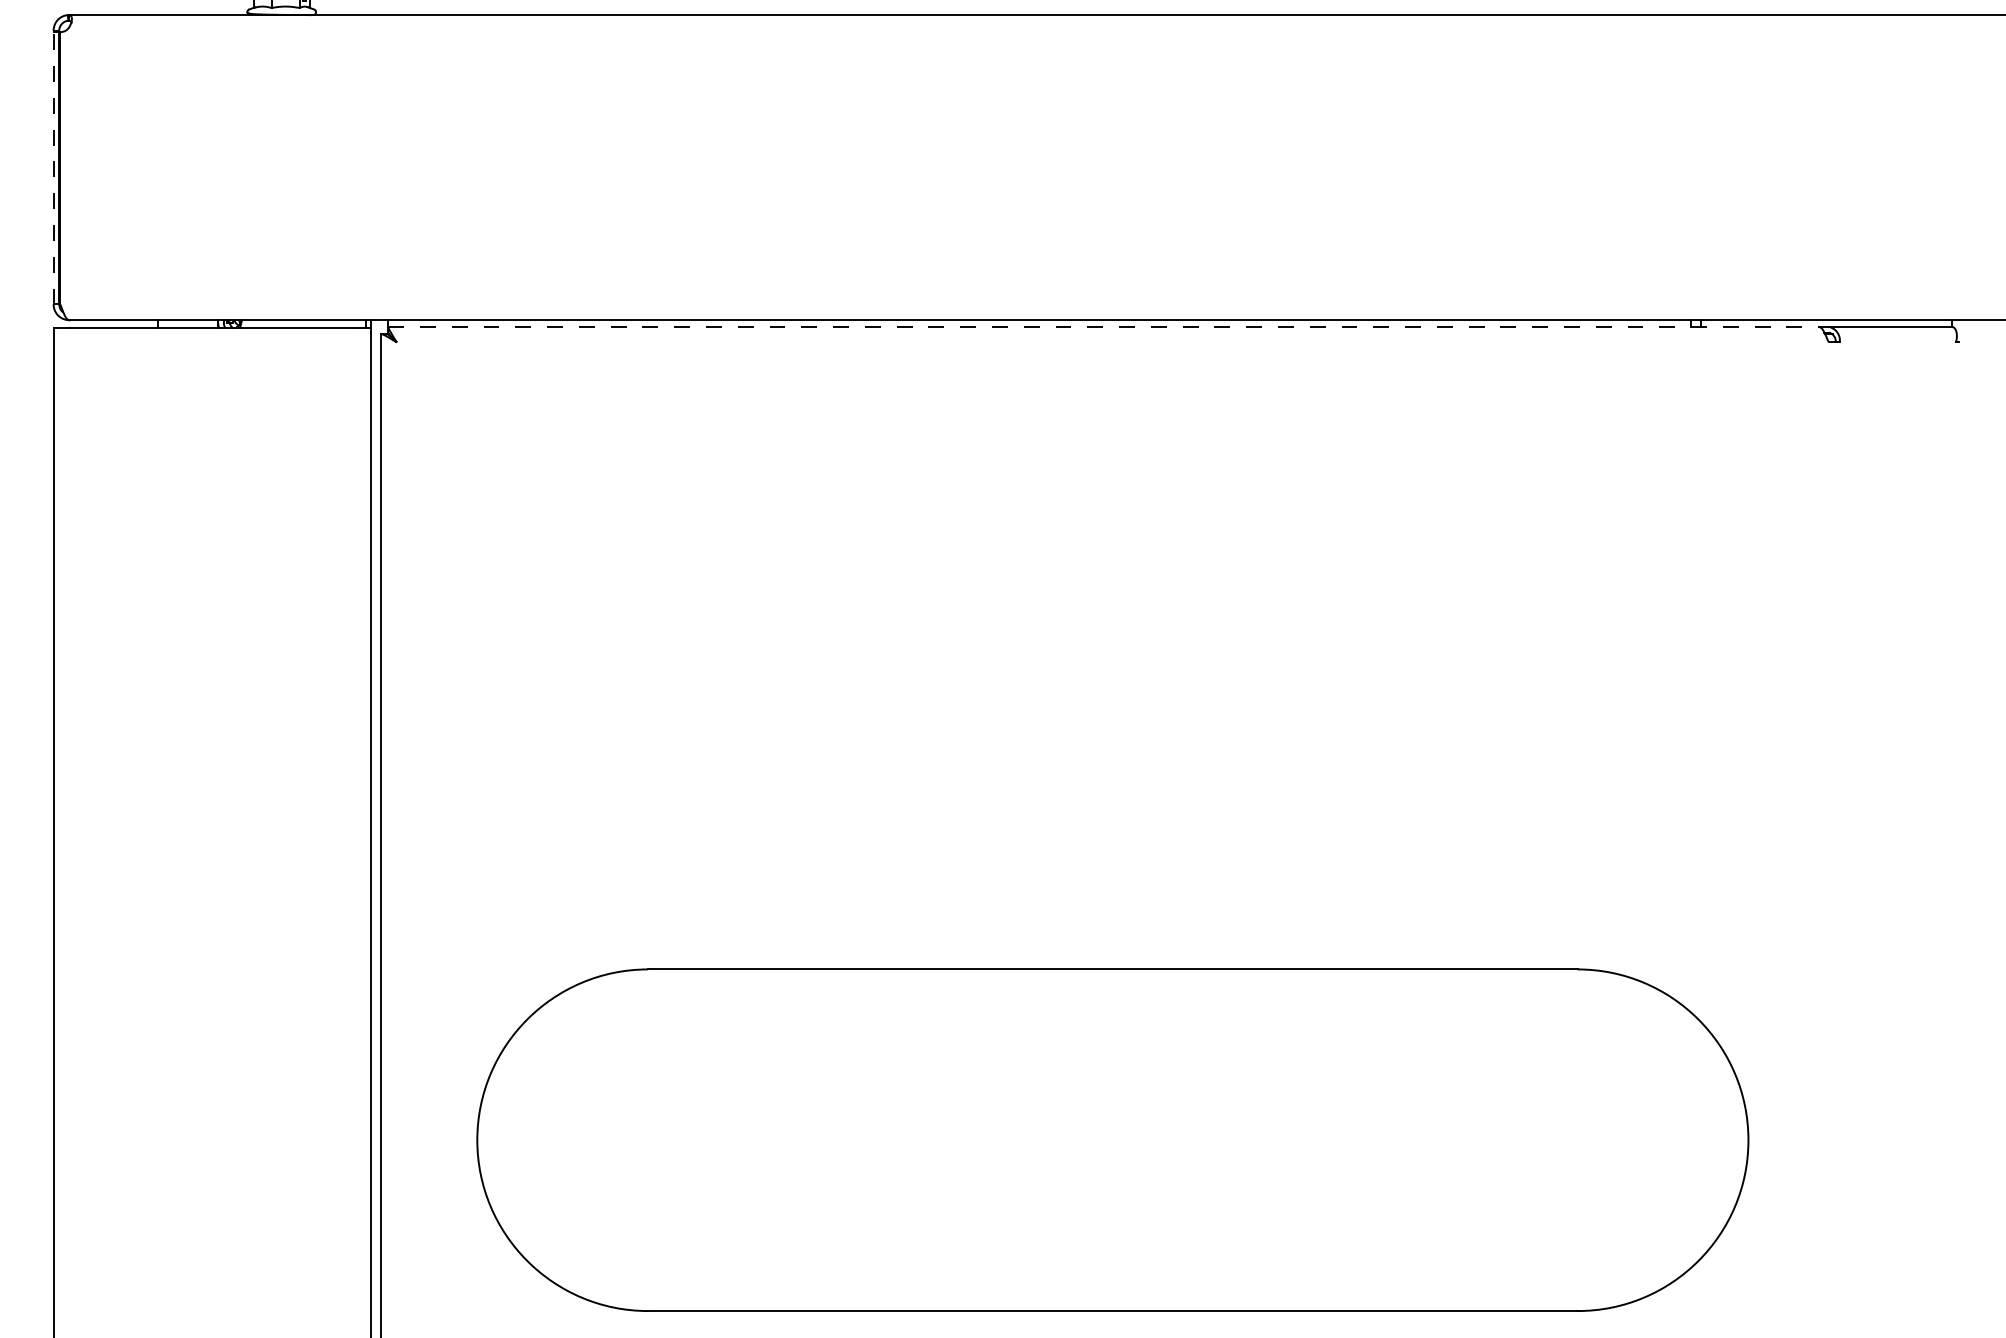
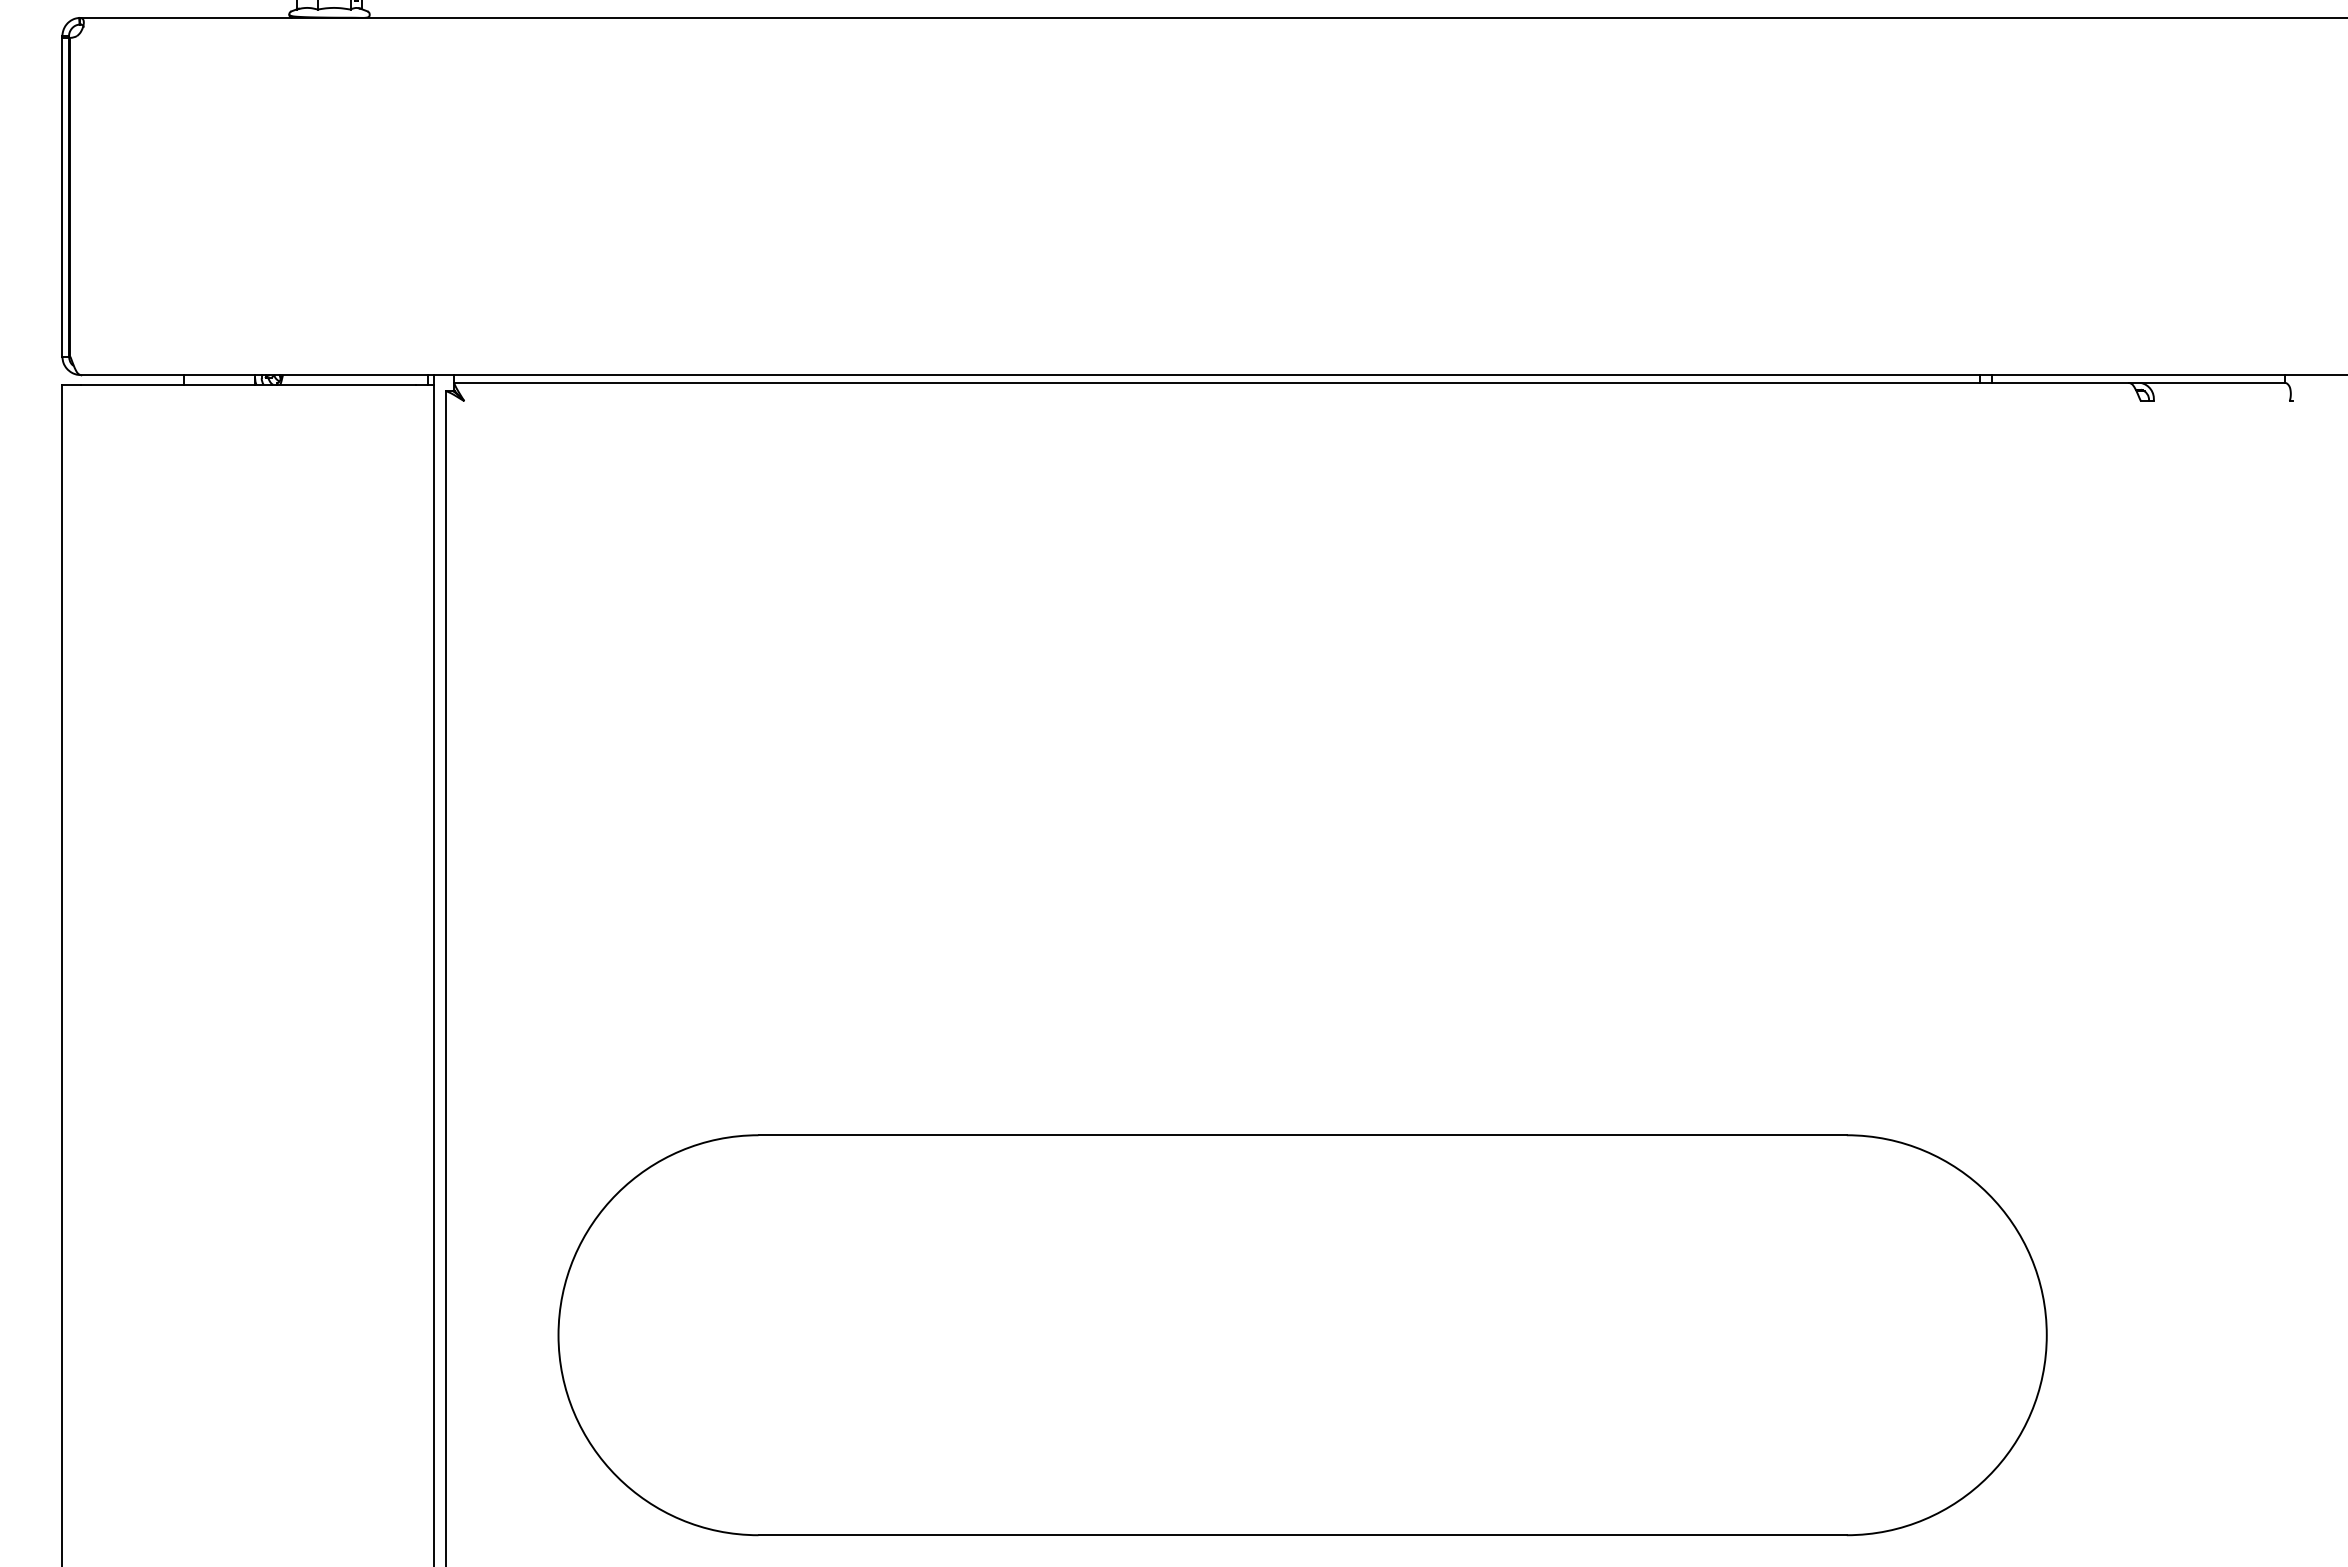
line: (53, 167) -> (62, 196), dashed -> solid
line: (1103, 326) -> (1291, 382), dashed -> solid

